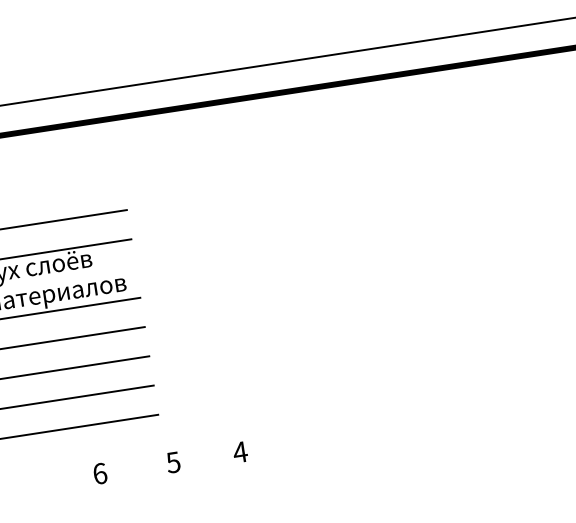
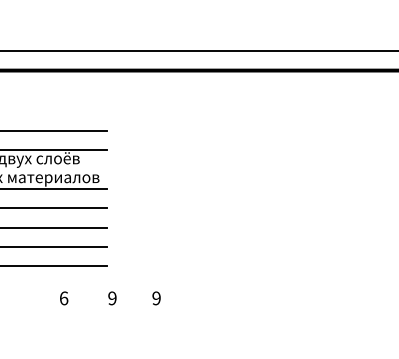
text: (240, 452) -> (156, 298), 4 -> 9
text: (173, 462) -> (112, 298), 5 -> 9

